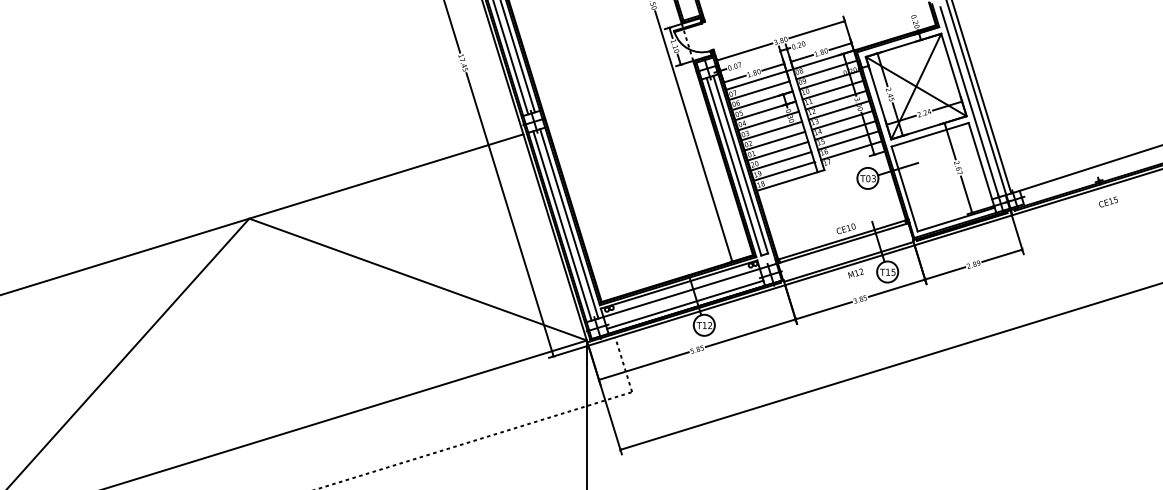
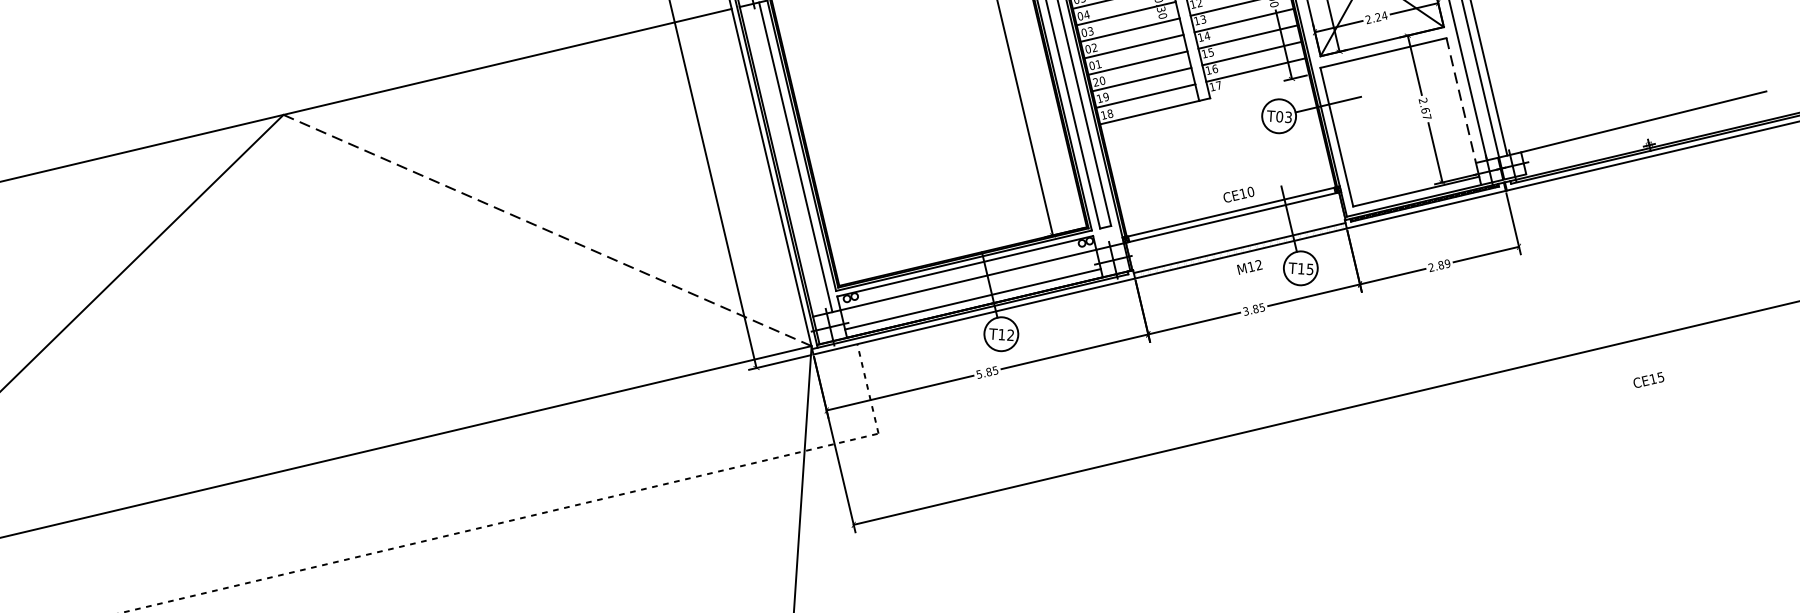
line: (980, 161) -> (1461, 101), solid -> dashed
text: (1108, 201) -> (1648, 379), moved
line: (562, 225) -> (784, 159), removed
line: (418, 279) -> (548, 230), solid -> dashed

